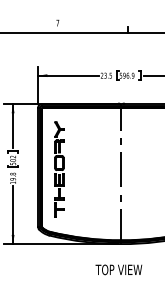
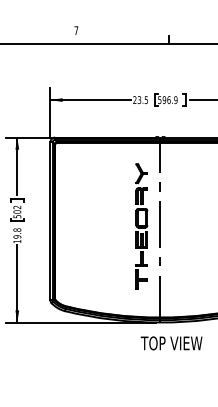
part: (59, 169) -> (142, 226), moved
text: (118, 269) -> (171, 342), moved

